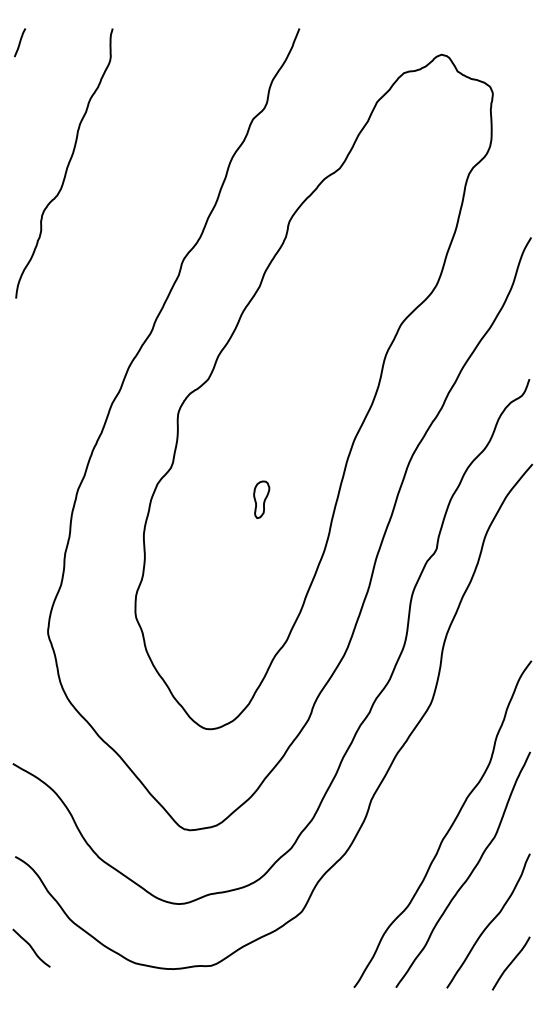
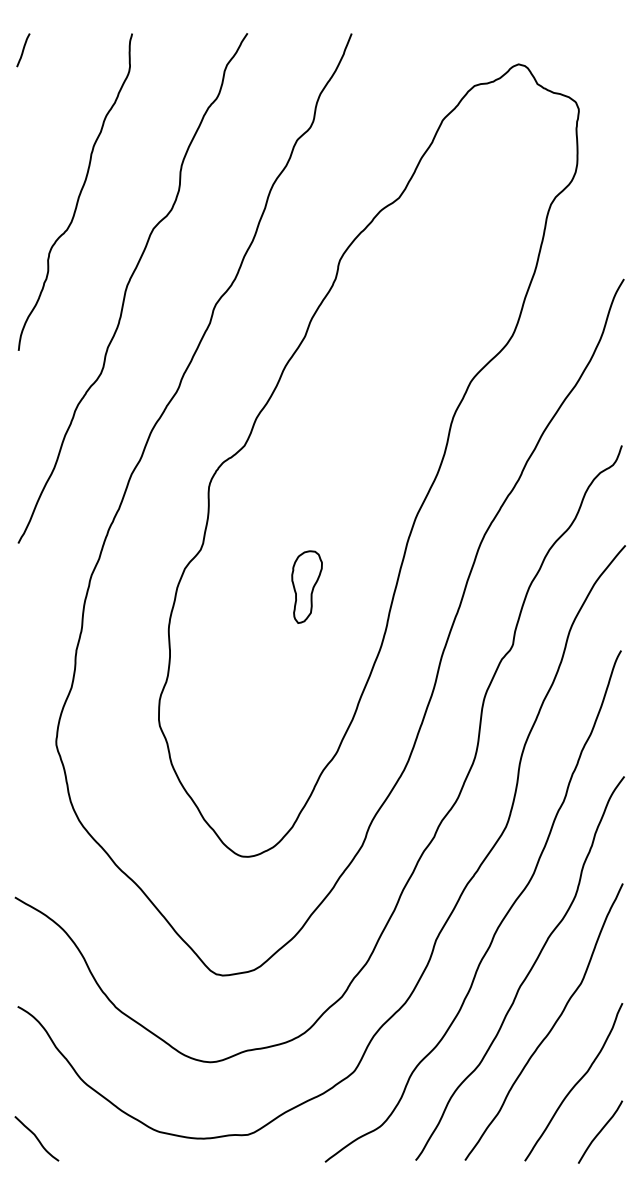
curve: (109, 243) -> (128, 286), added
part: (261, 499) -> (307, 586), size x1.67
curve: (426, 783) -> (500, 920), added
curve: (31, 947) -> (36, 1137), moved

